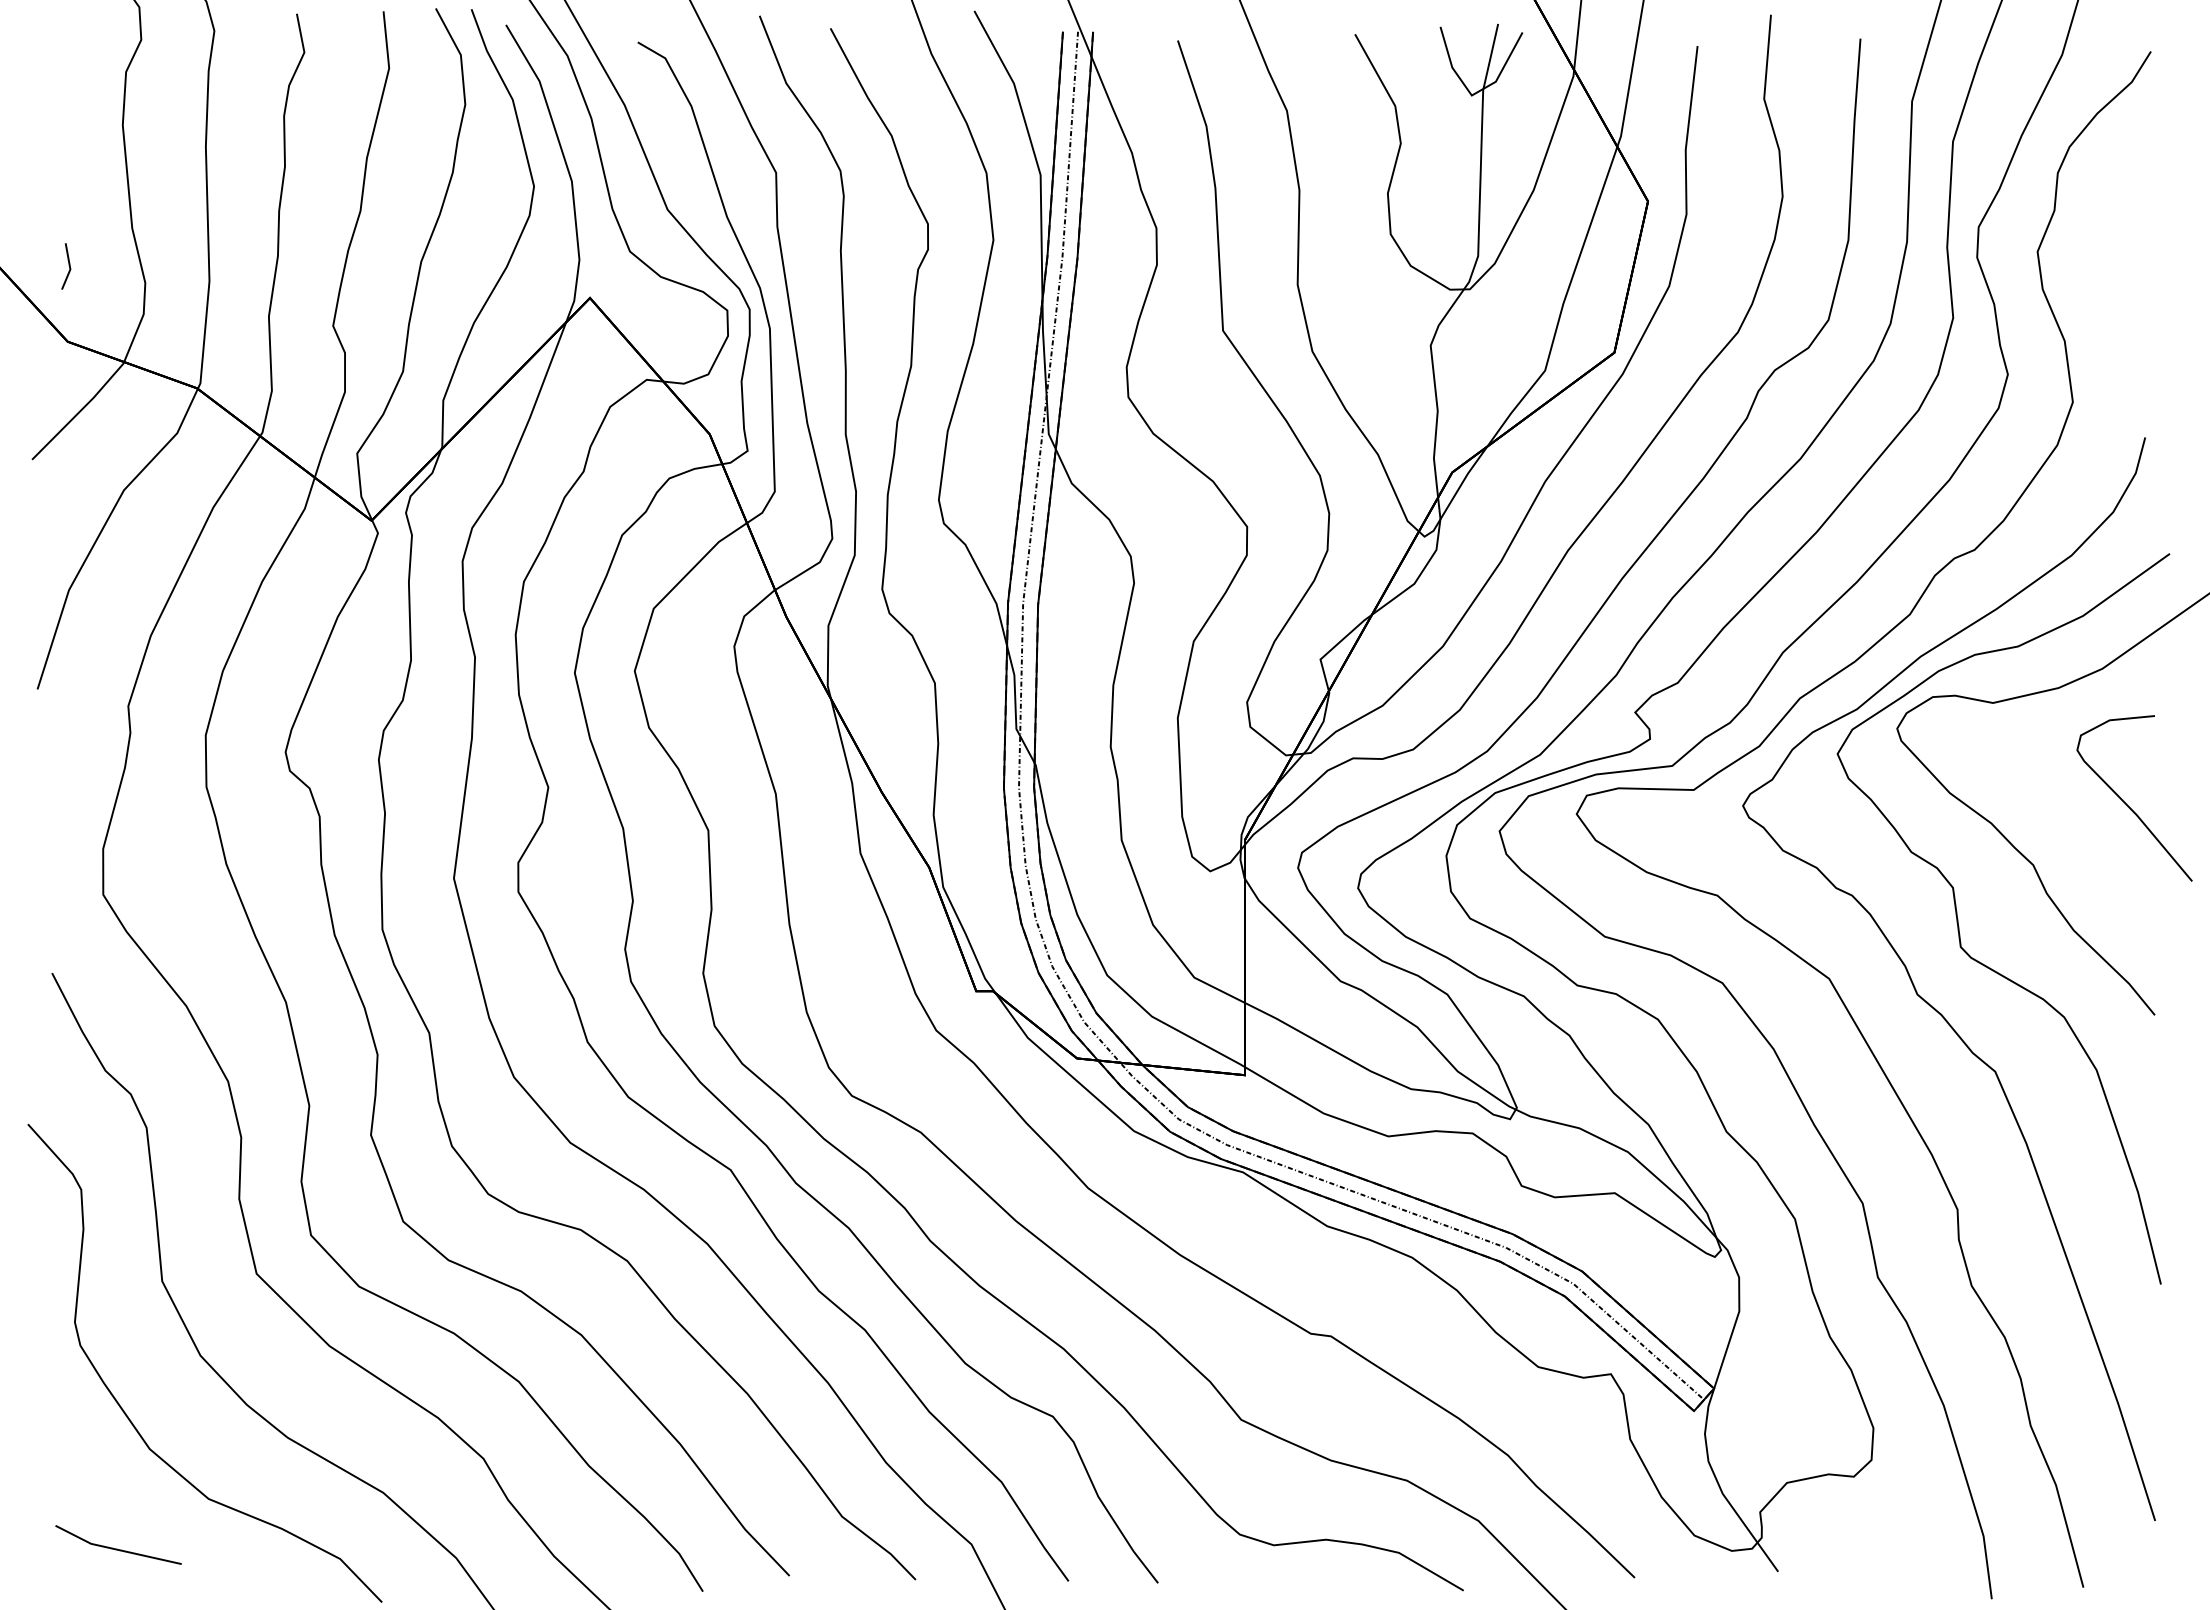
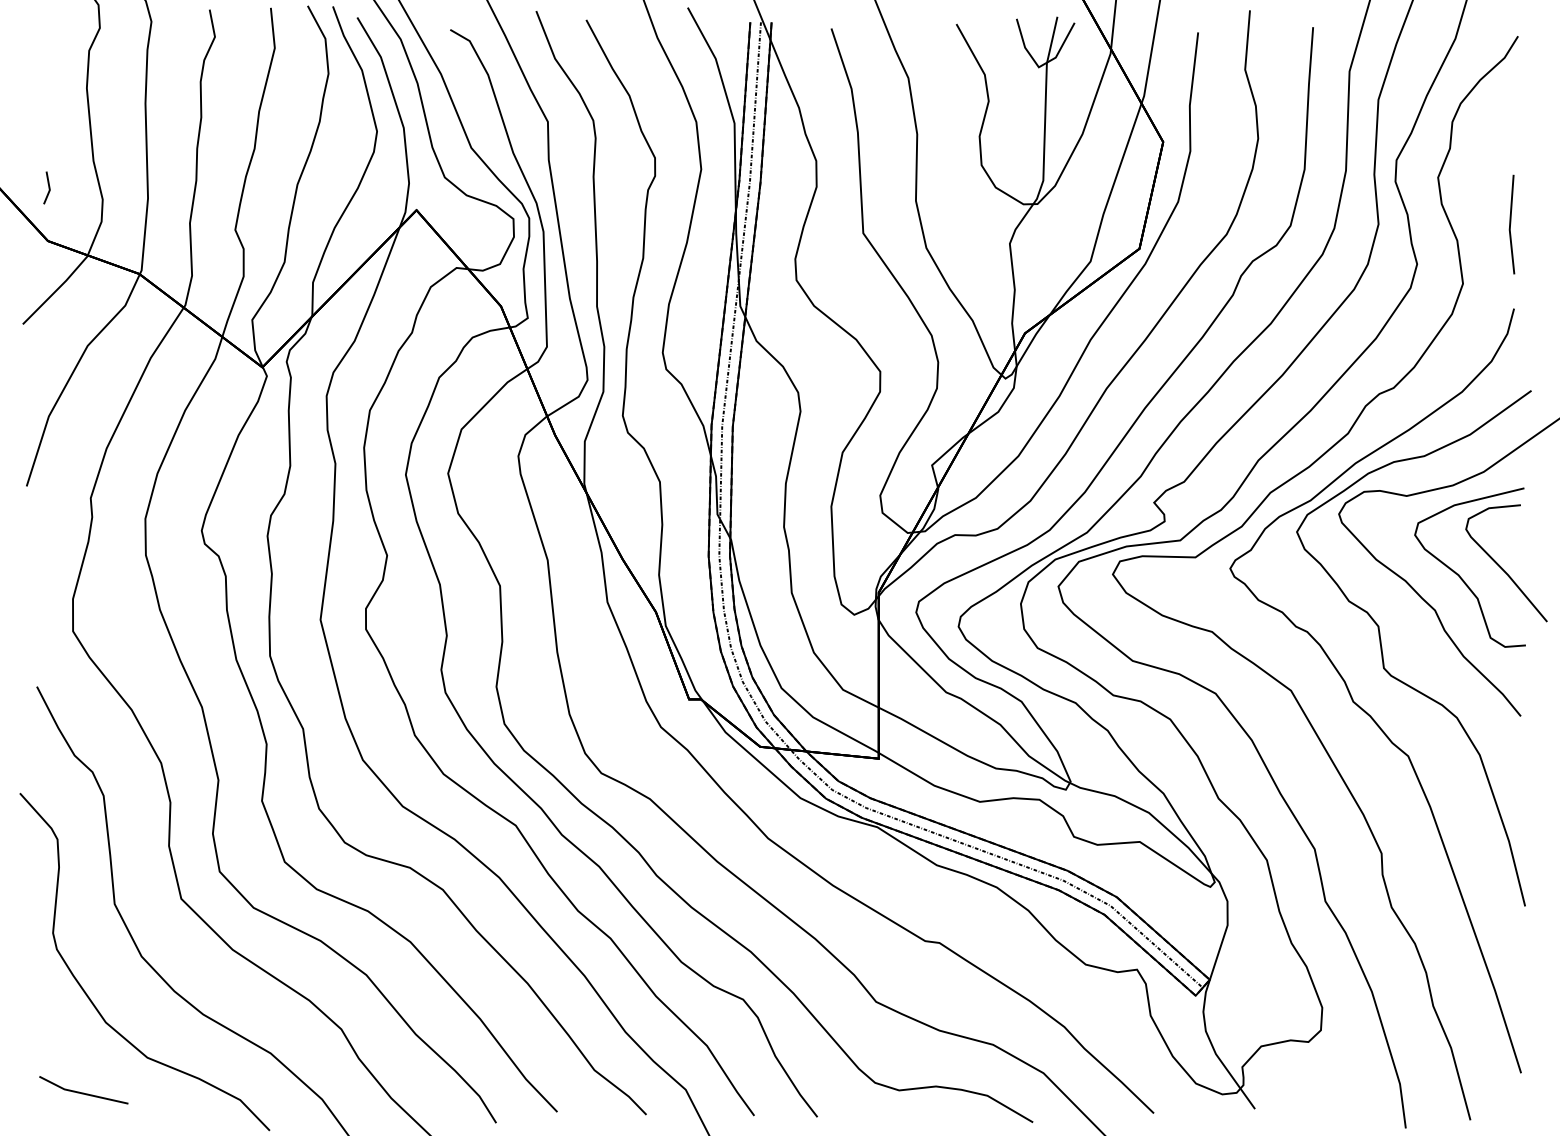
line: (2140, 317) -> (1510, 223), added
curve: (2067, 814) -> (1459, 574), added

